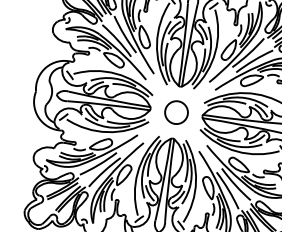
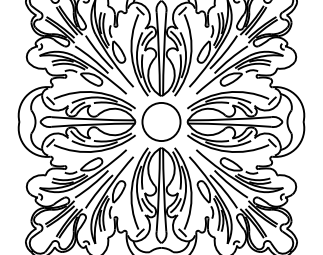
circle: (176, 112) -> (161, 121), size x1.67

